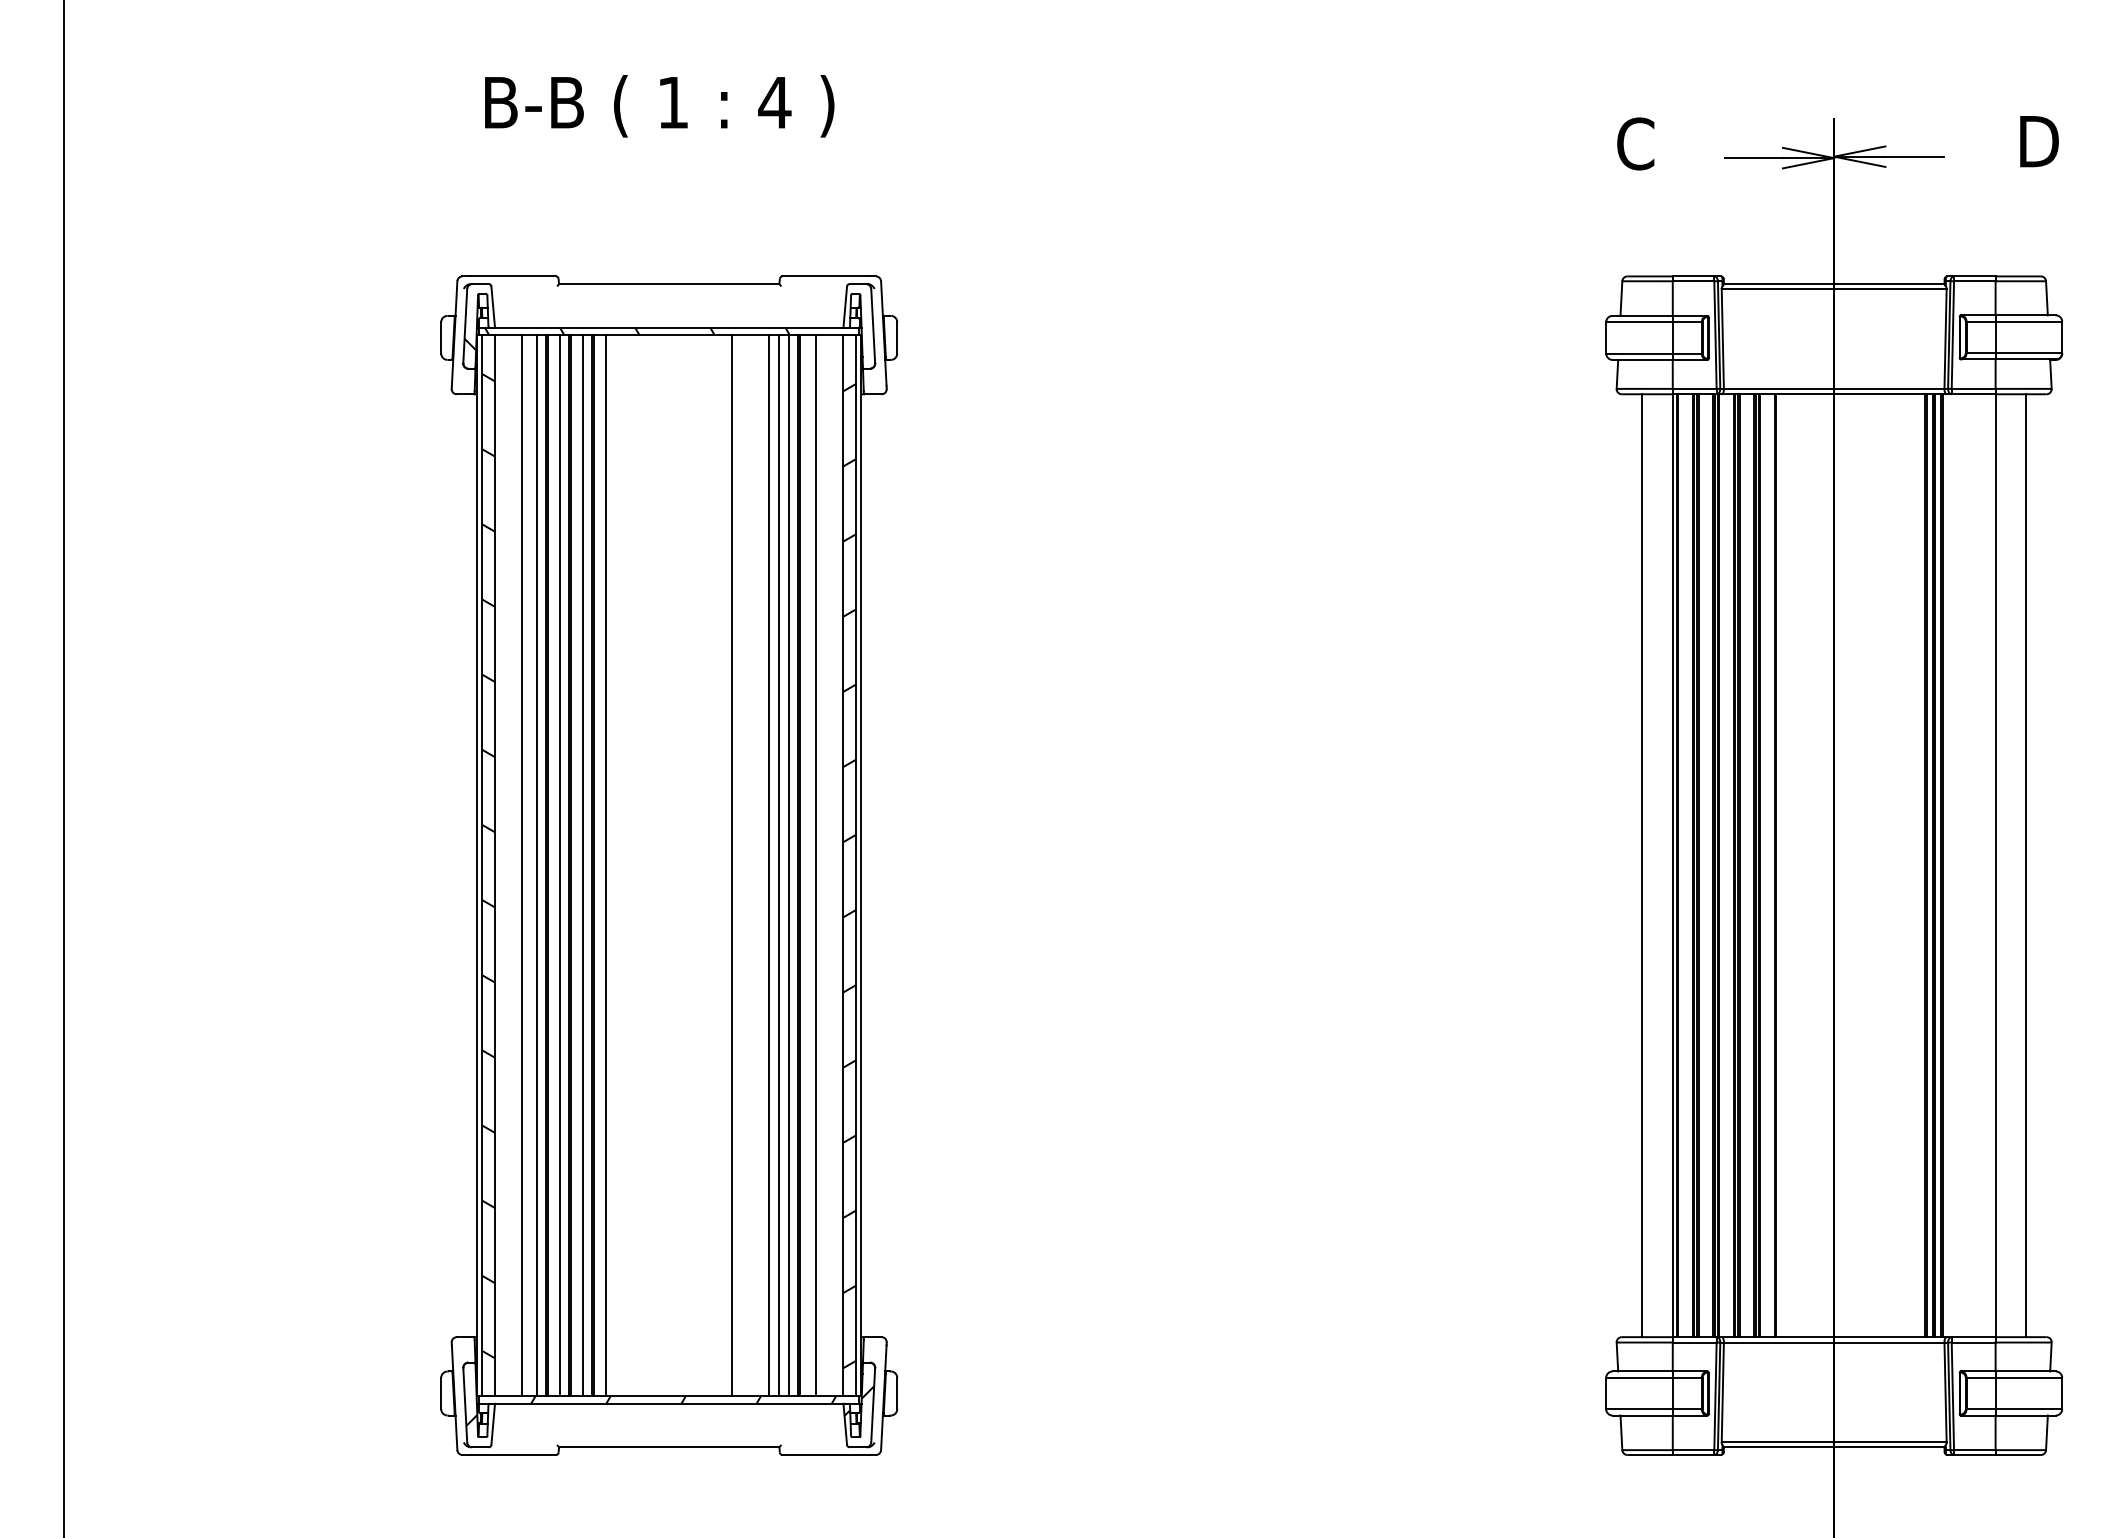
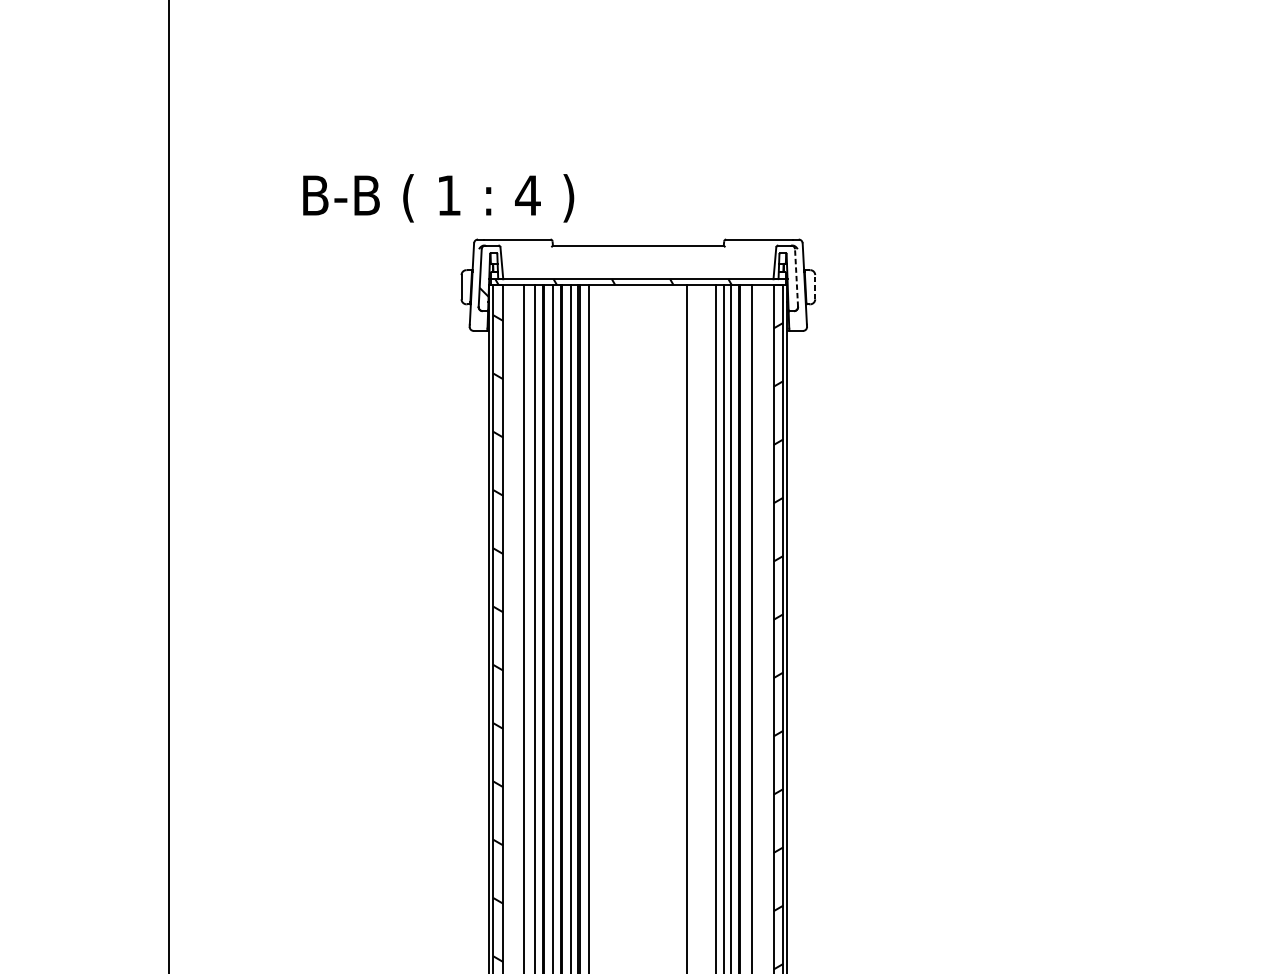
text: (659, 106) -> (438, 198), moved
line: (873, 325) -> (796, 277), solid -> dashed
line: (897, 337) -> (815, 286), solid -> dashed

